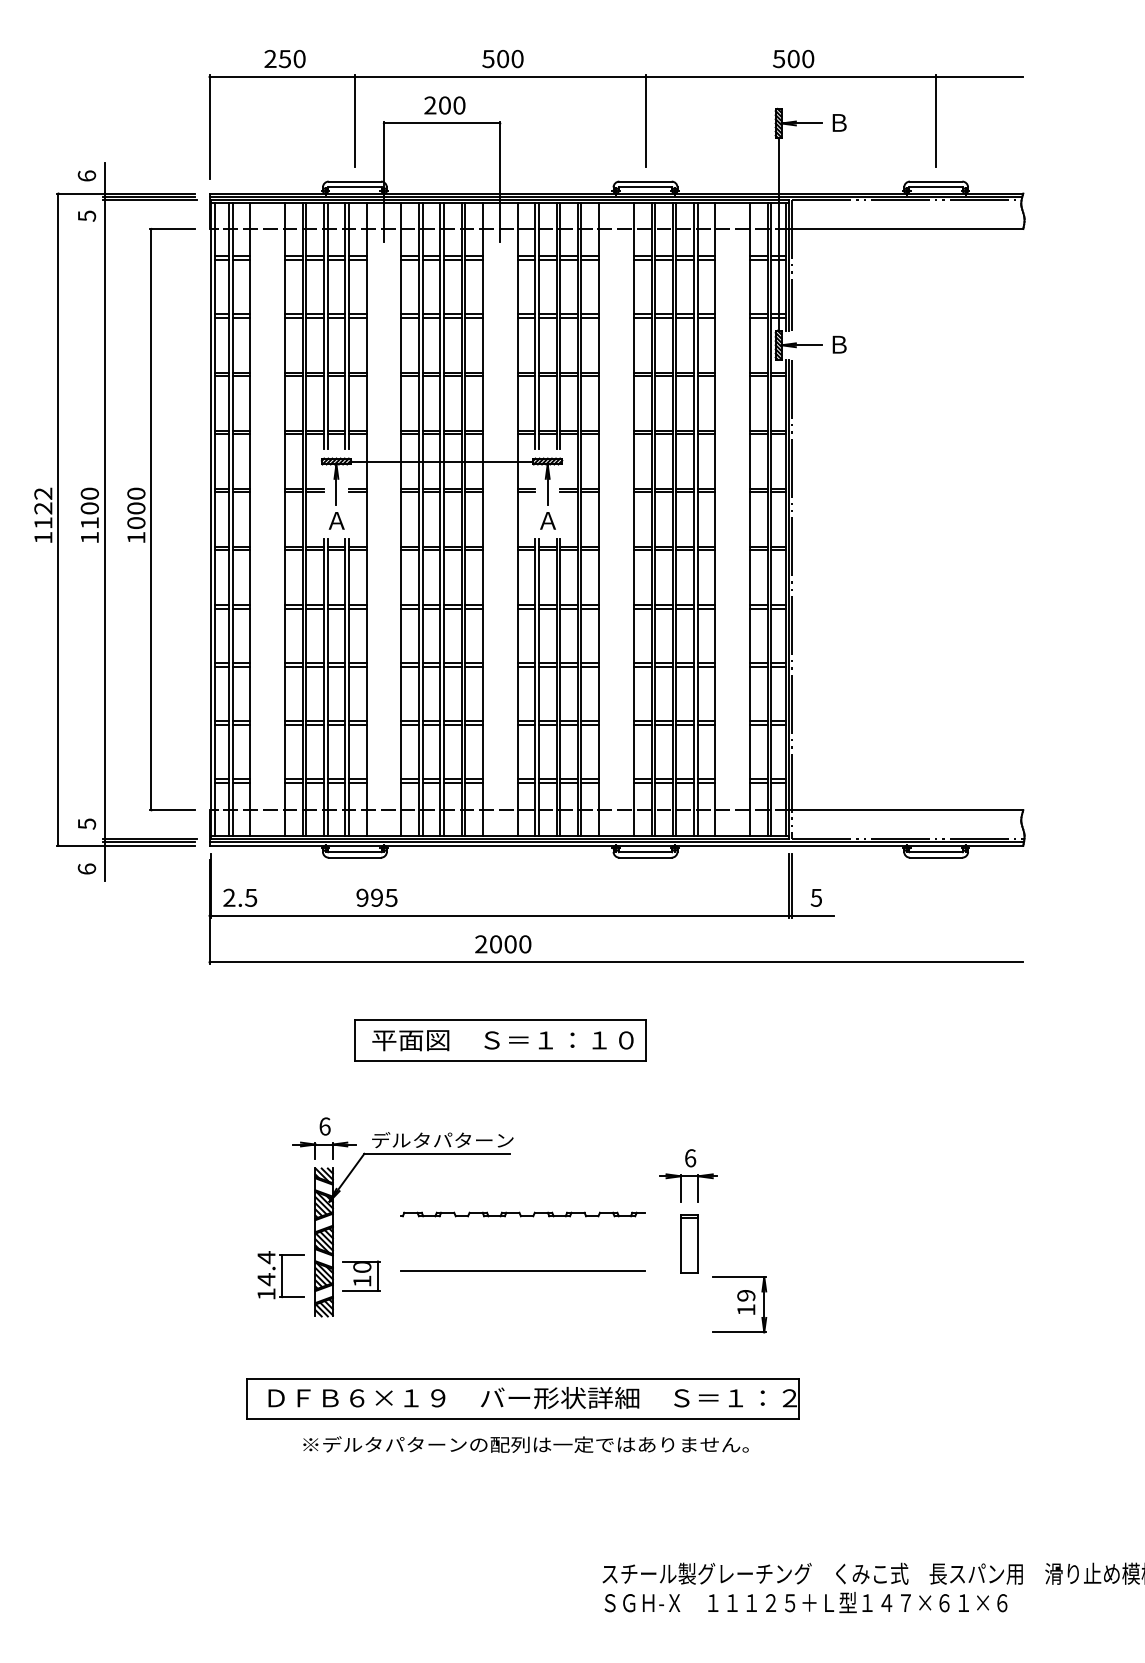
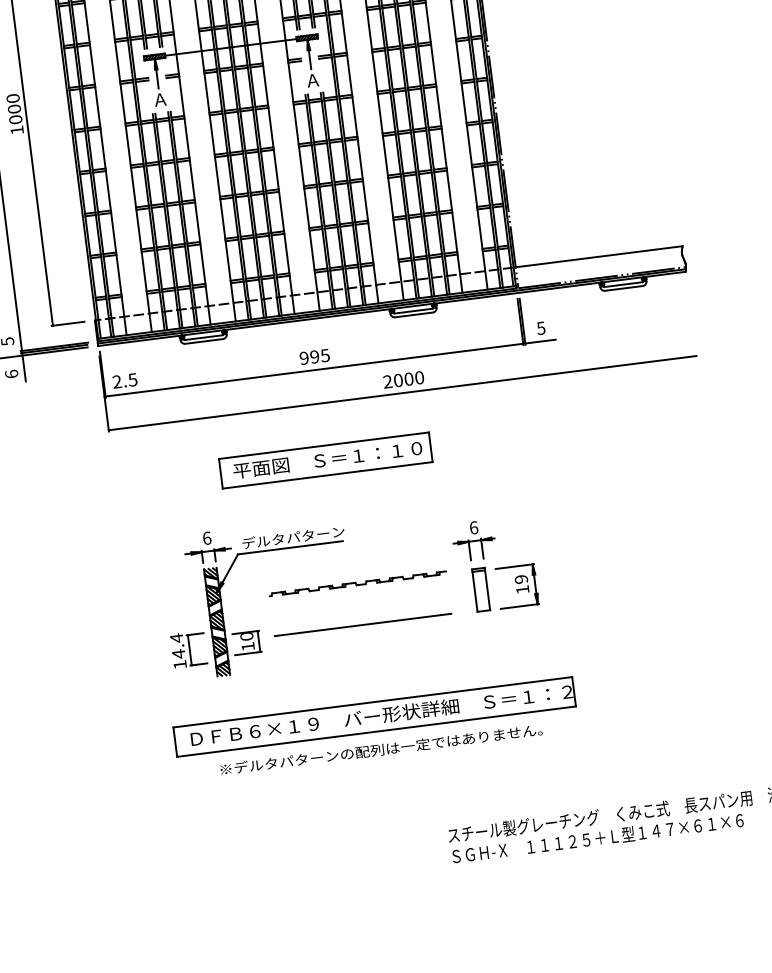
text: (376, 897) -> (314, 356), moved
text: (503, 944) -> (403, 379), moved
part: (739, 1304) -> (517, 586), moved

